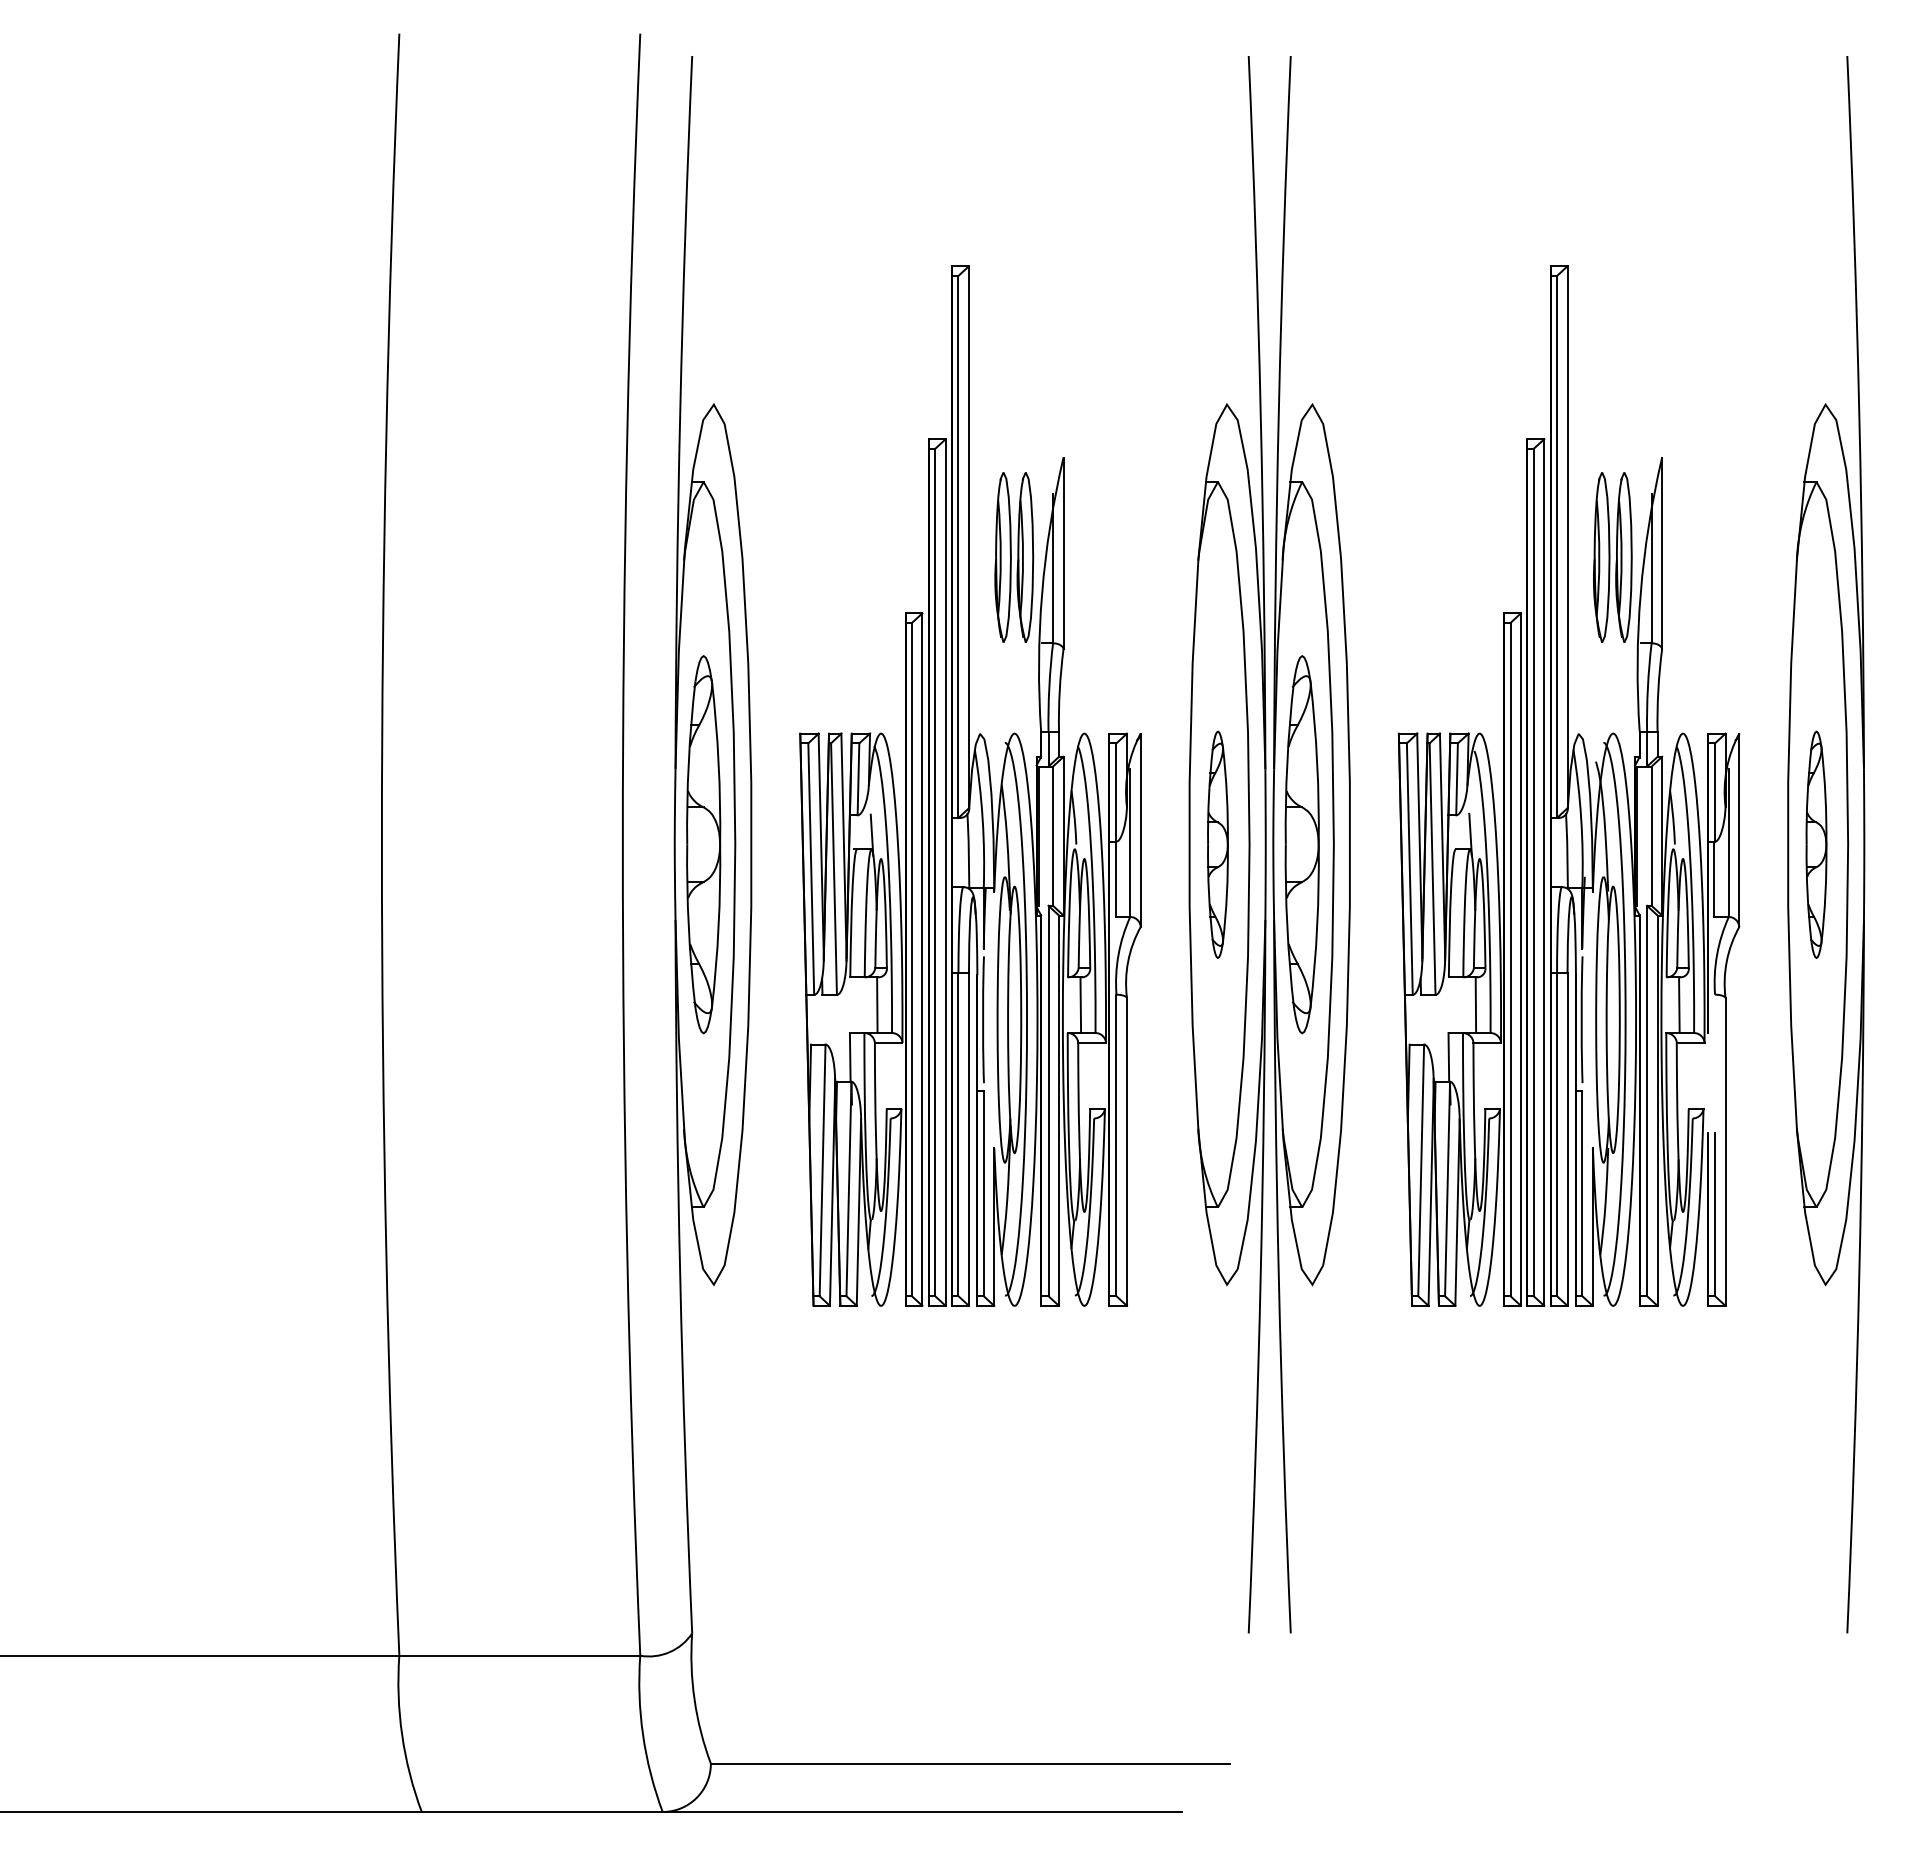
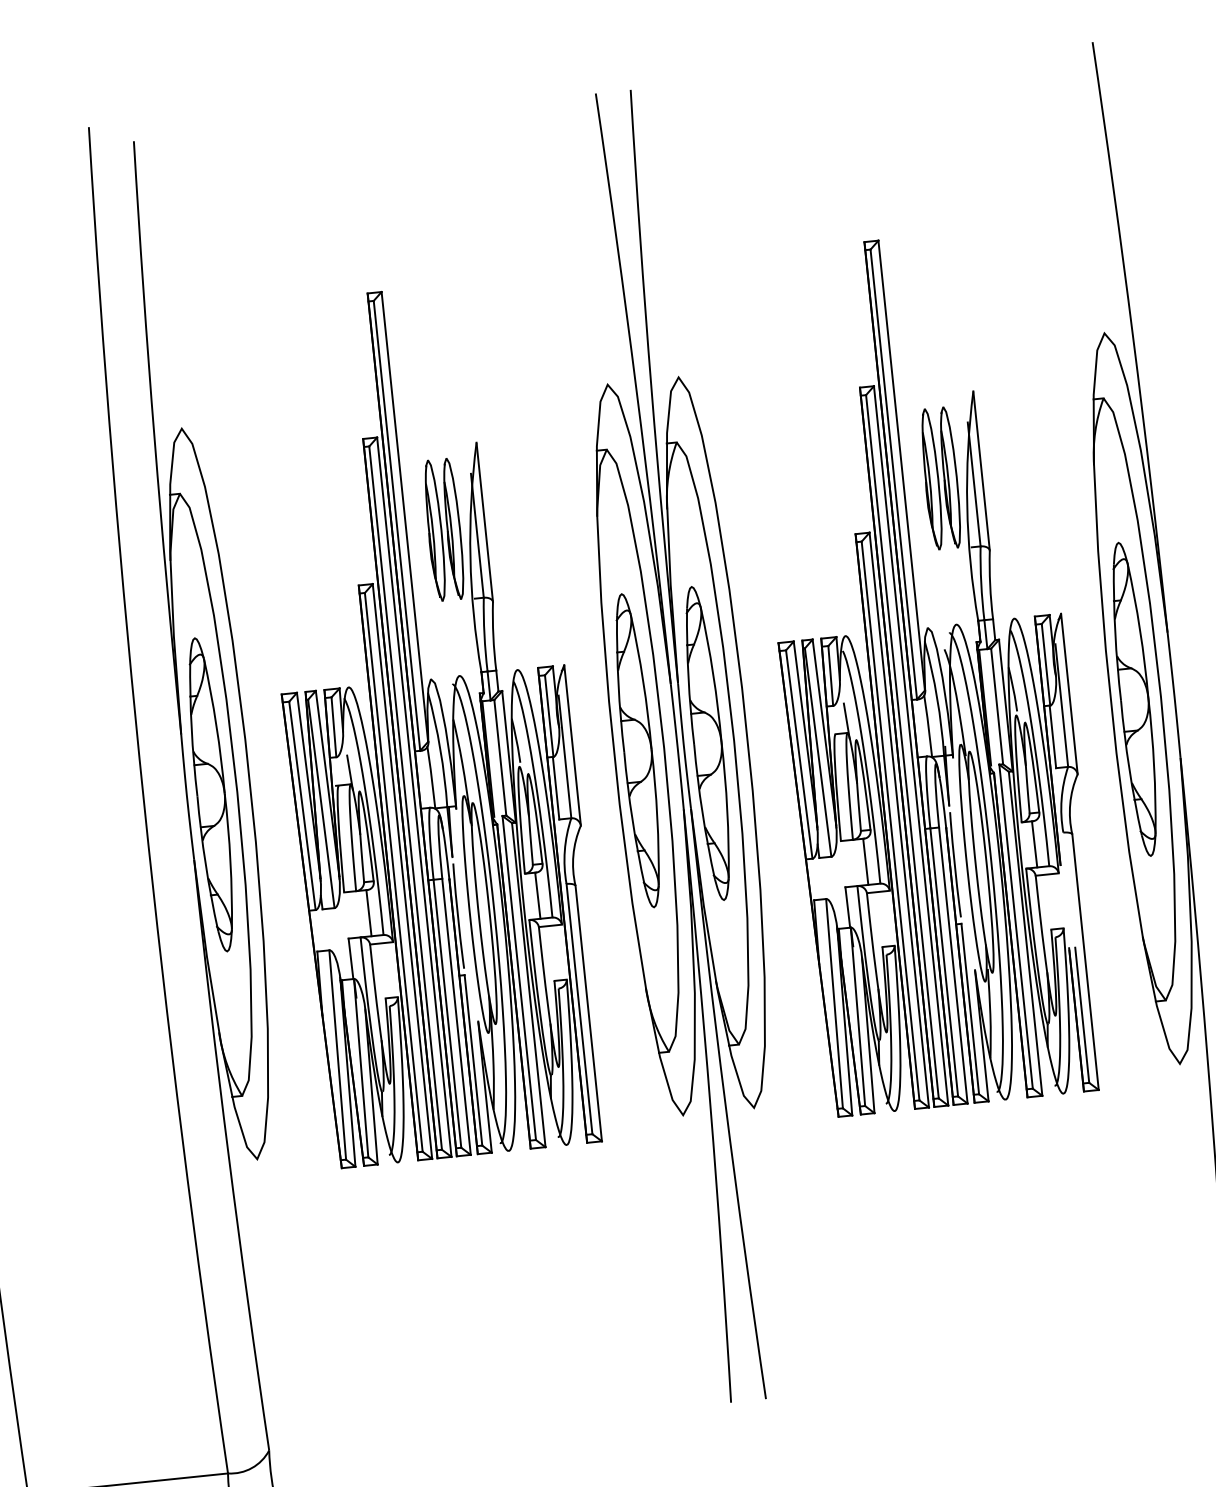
part: (1217, 844) -> (637, 750), size x1.67
part: (1816, 844) -> (1134, 699), size x1.67

